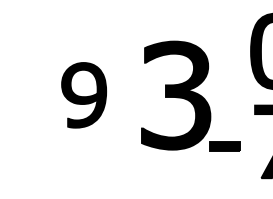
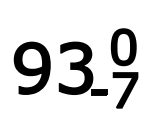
part: (82, 93) -> (31, 67), size x1.67

